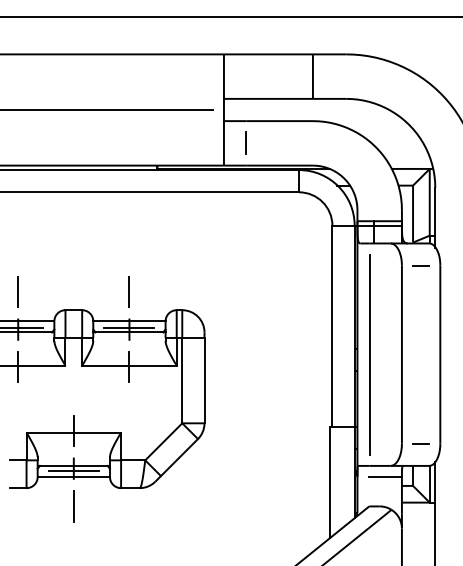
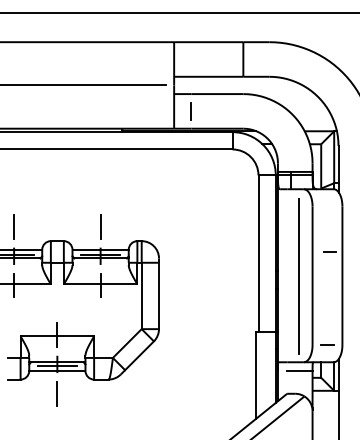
line: (420, 265) -> (329, 252), moved
line: (369, 354) -> (299, 276), moved

